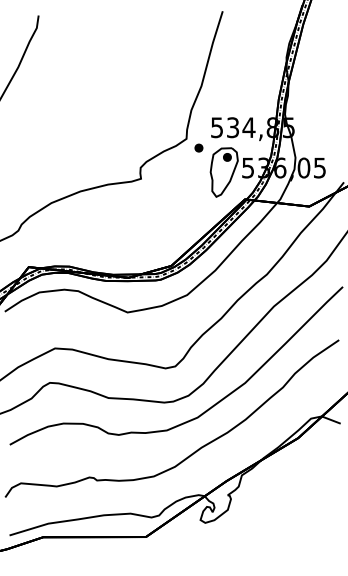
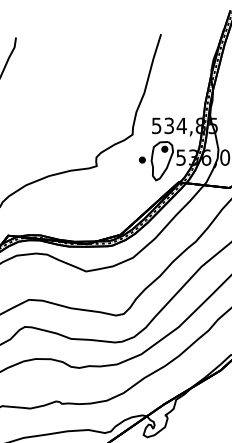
part: (198, 147) -> (142, 159), moved

